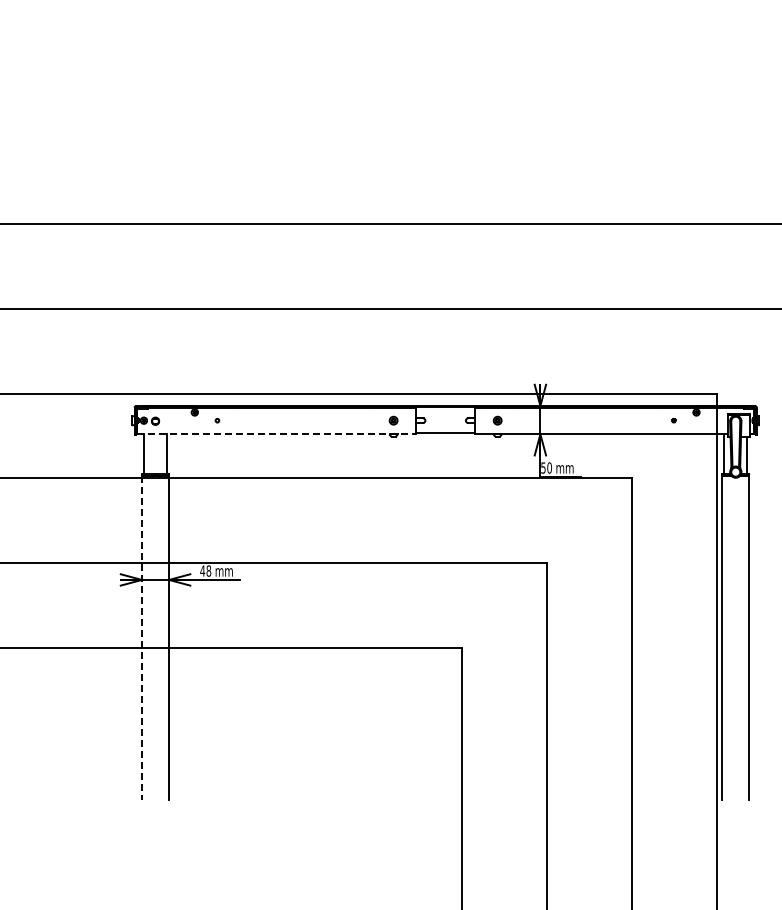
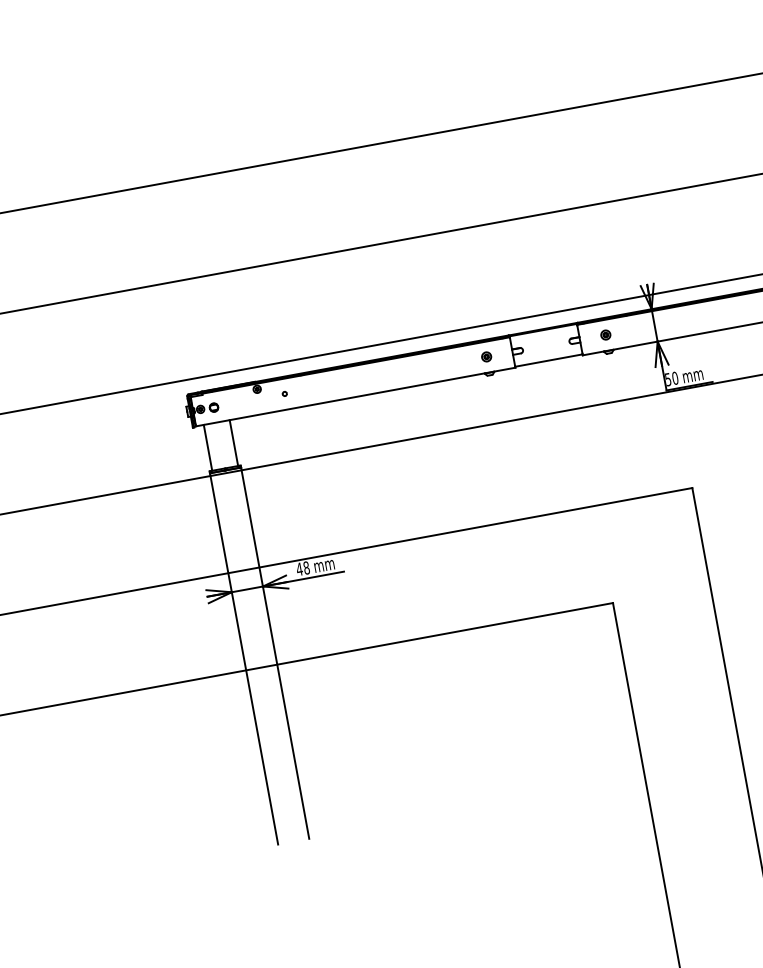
line: (277, 434) -> (356, 397), dashed -> solid
line: (141, 638) -> (243, 659), dashed -> solid

